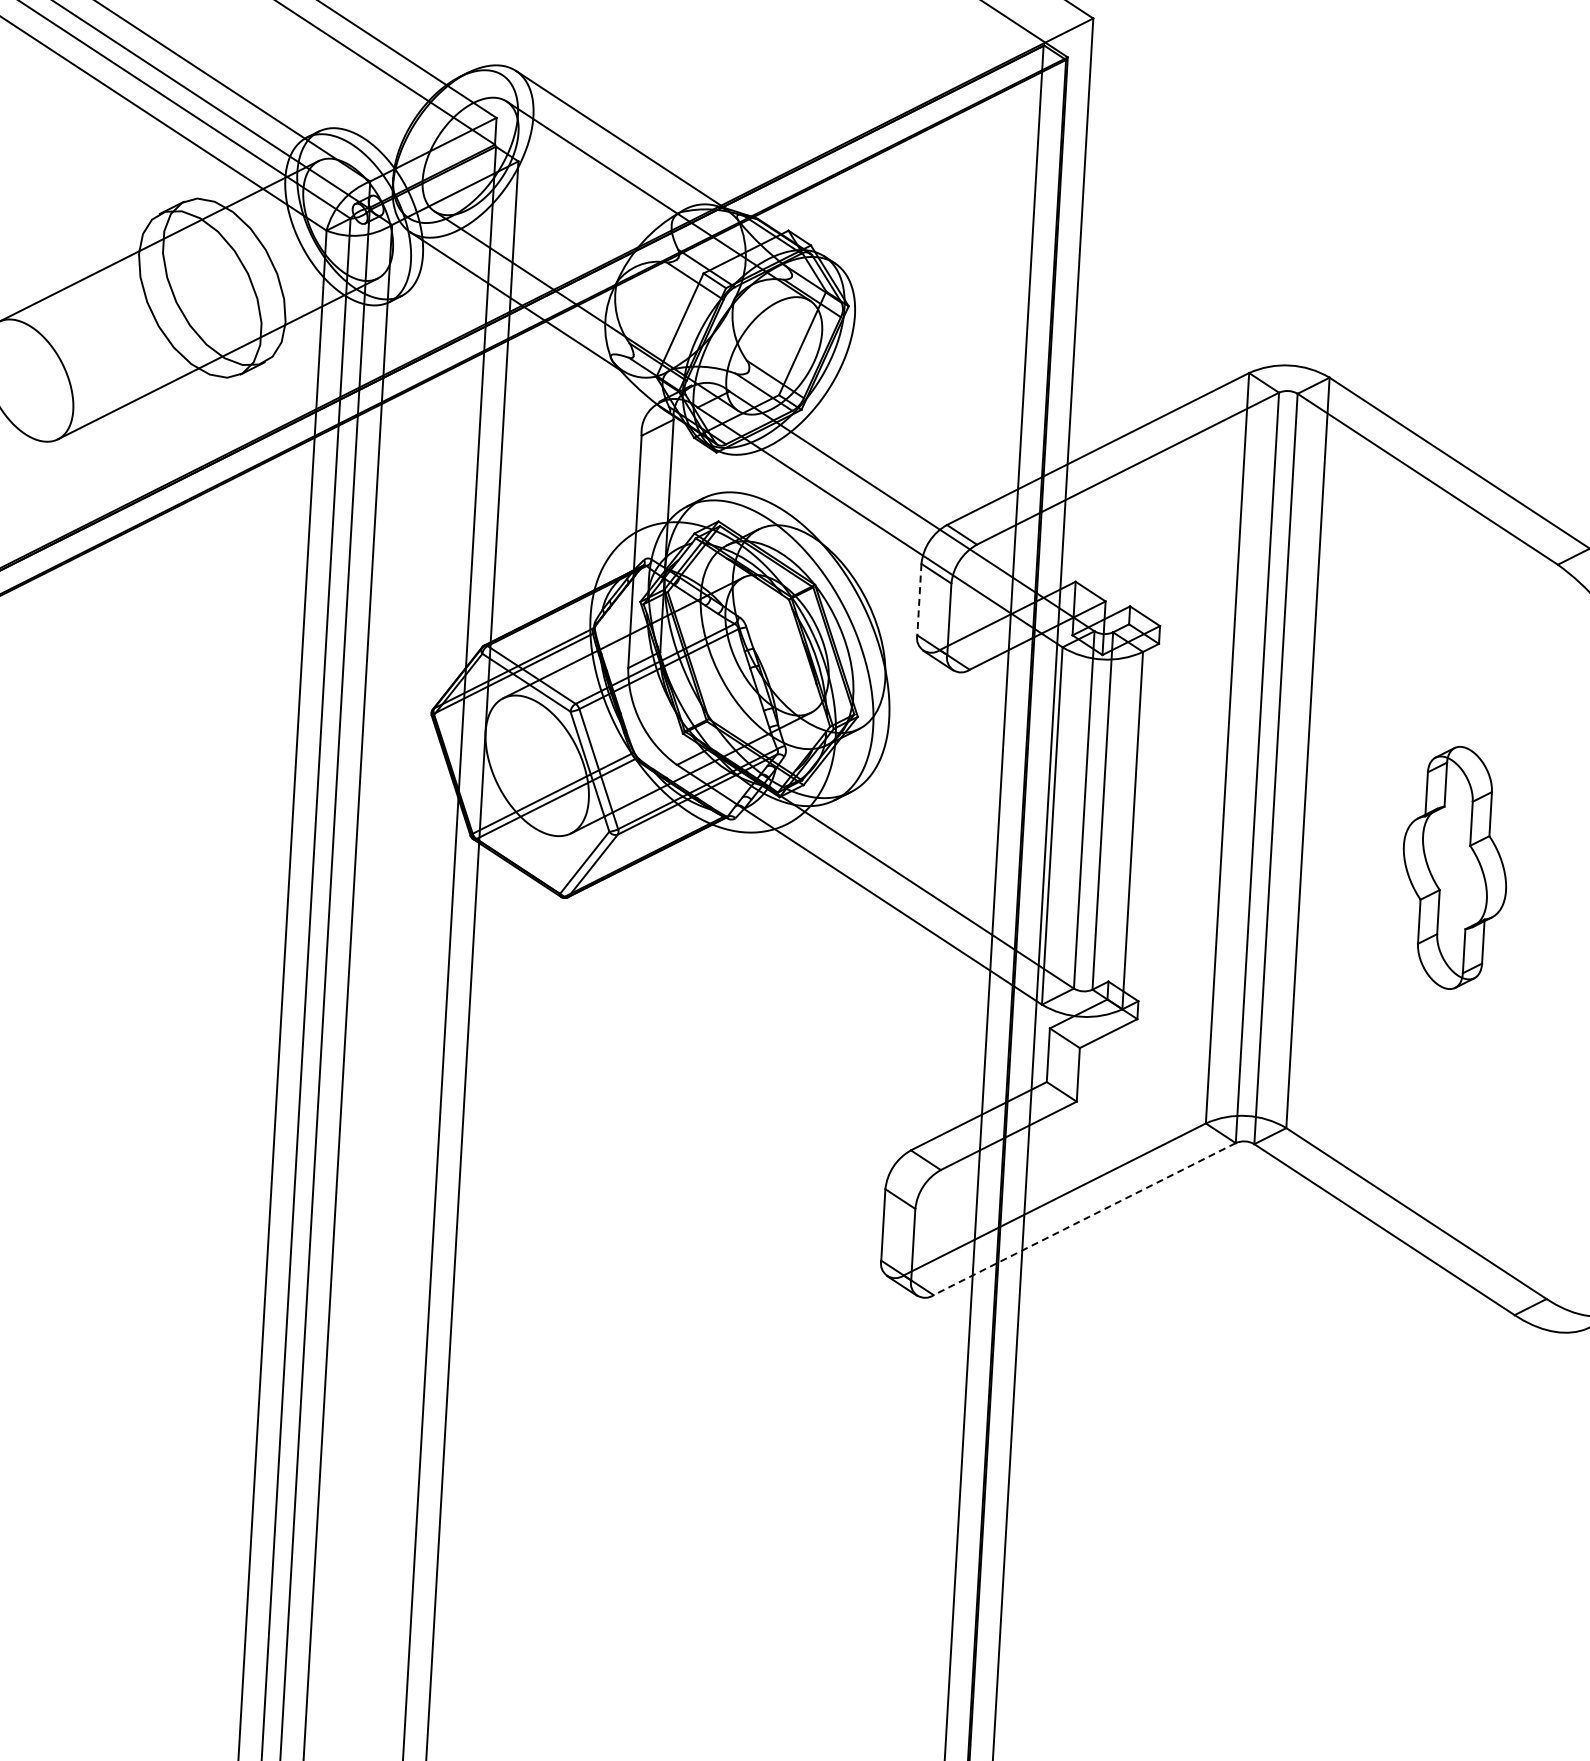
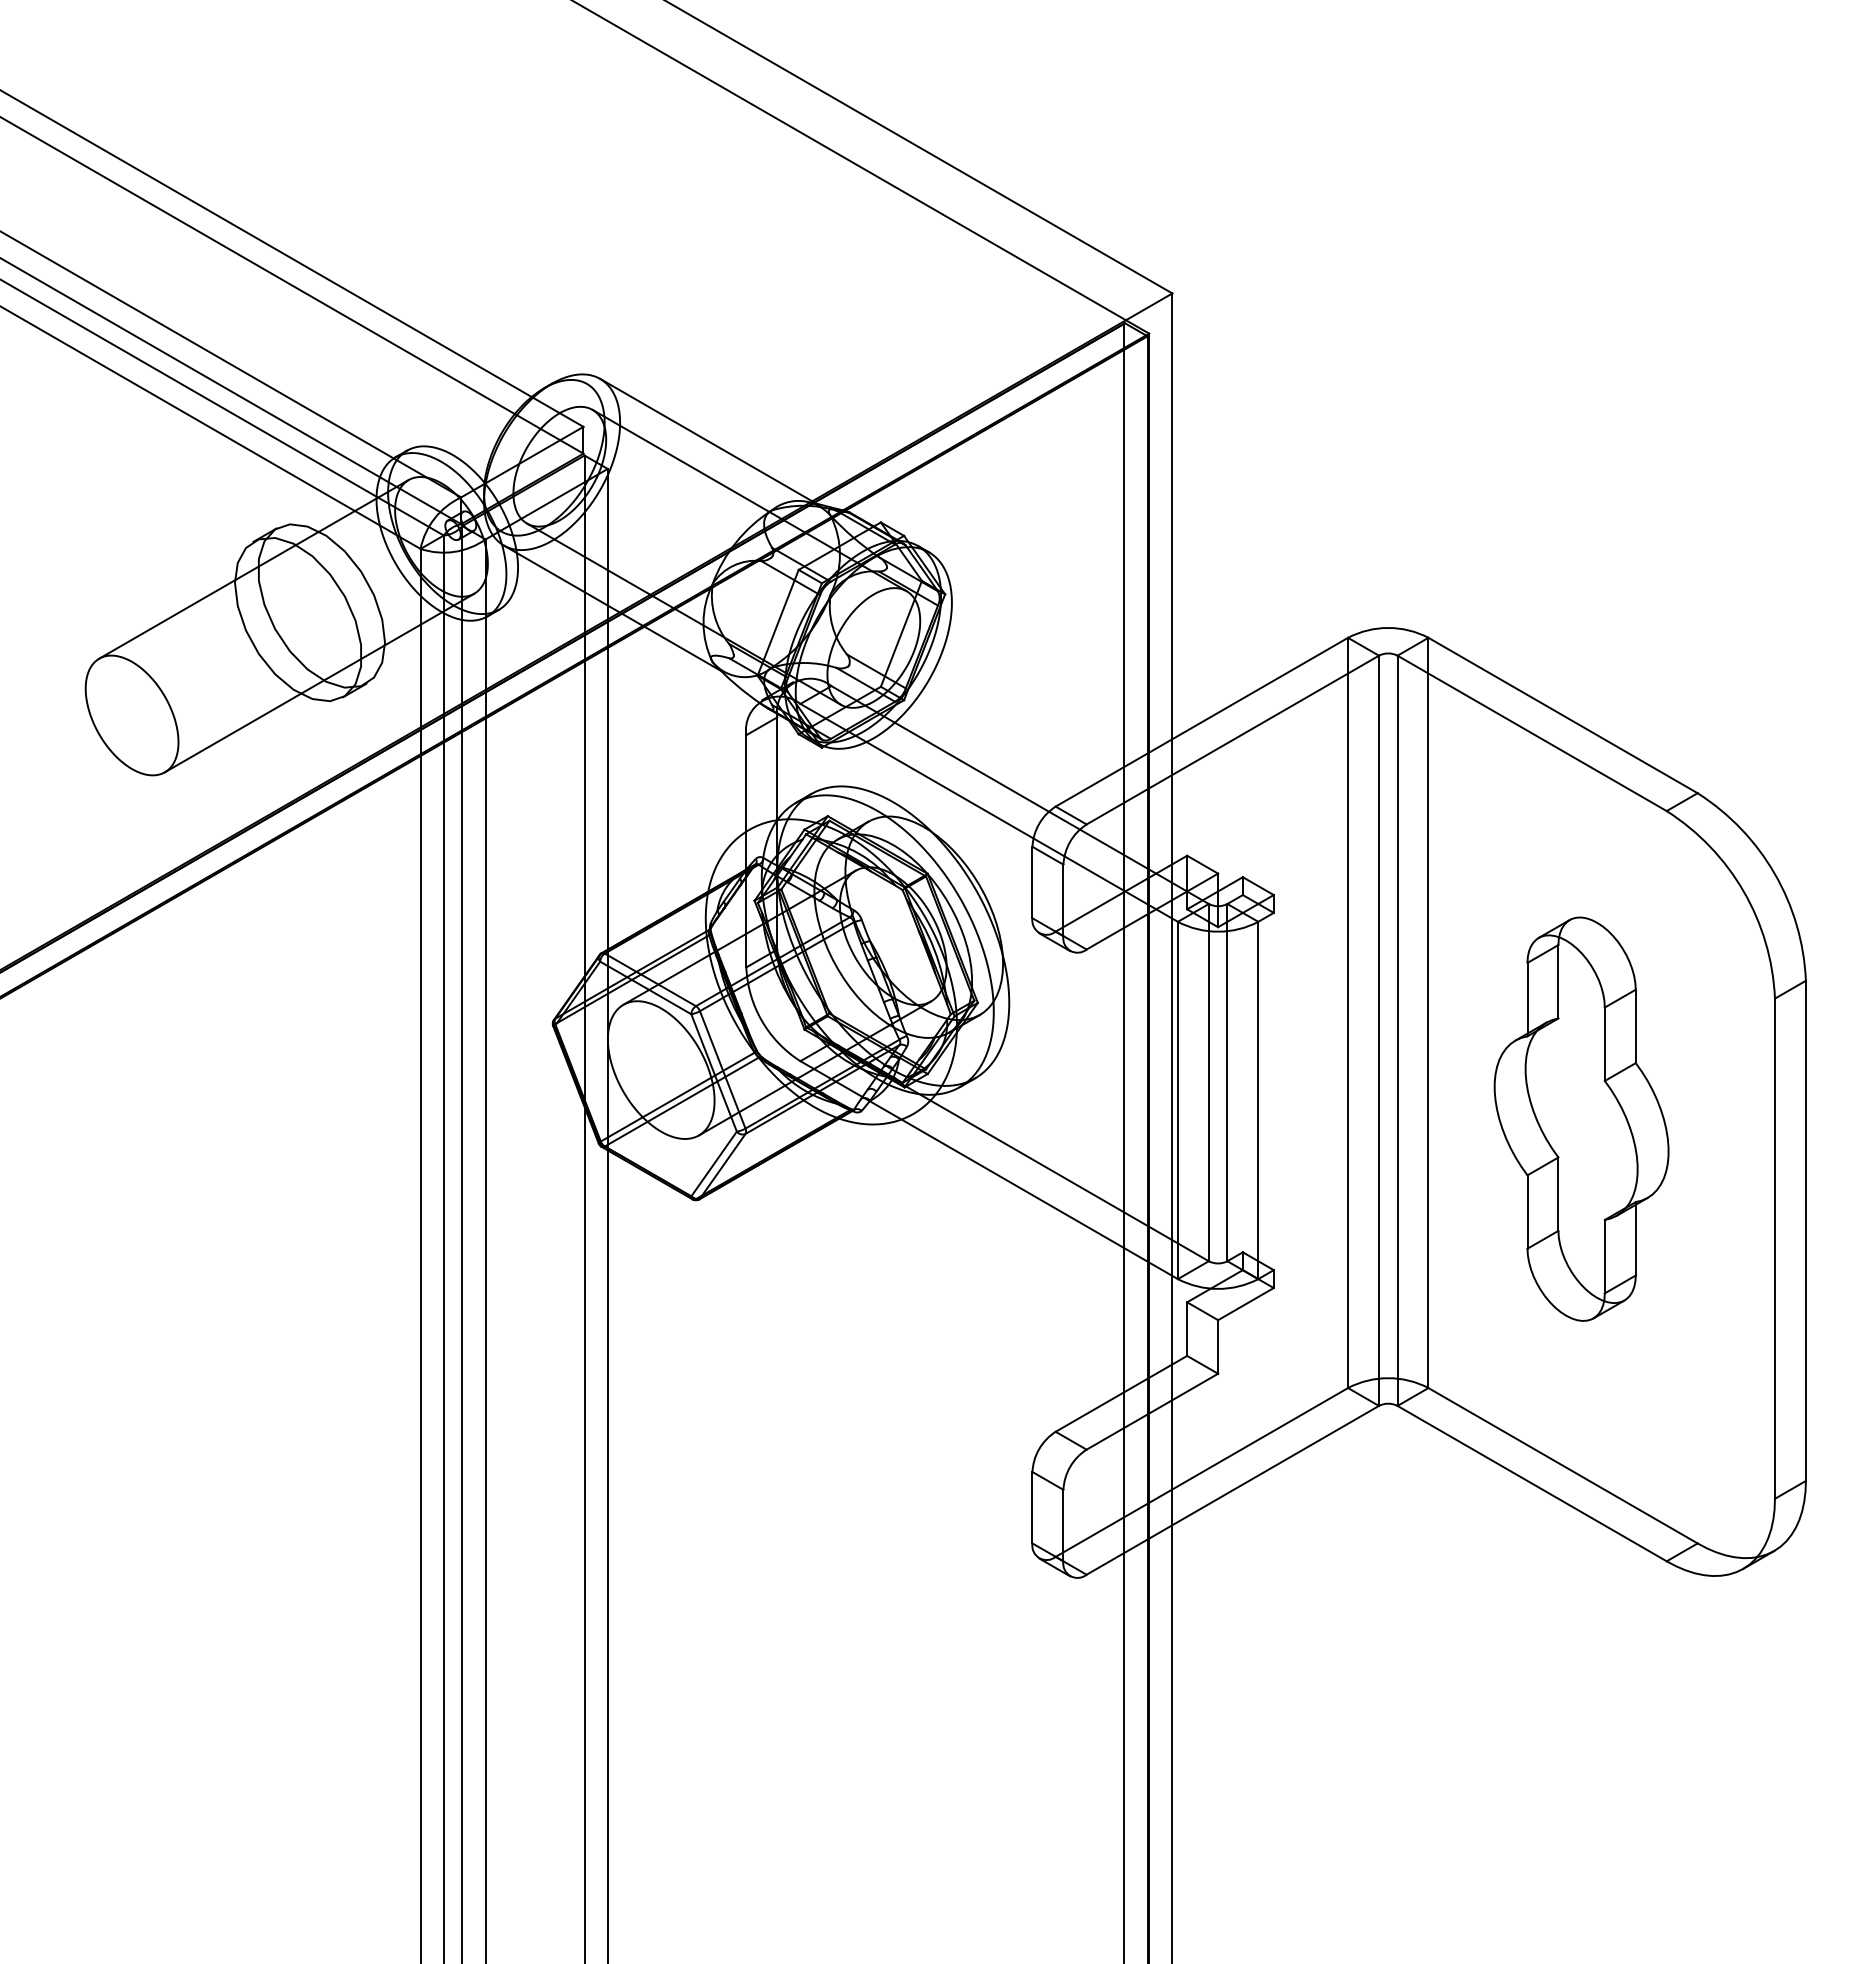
line: (919, 599) -> (1032, 882), dashed -> solid
part: (1454, 867) -> (1581, 1118), size x1.67
line: (1084, 1219) -> (1232, 1490), dashed -> solid

